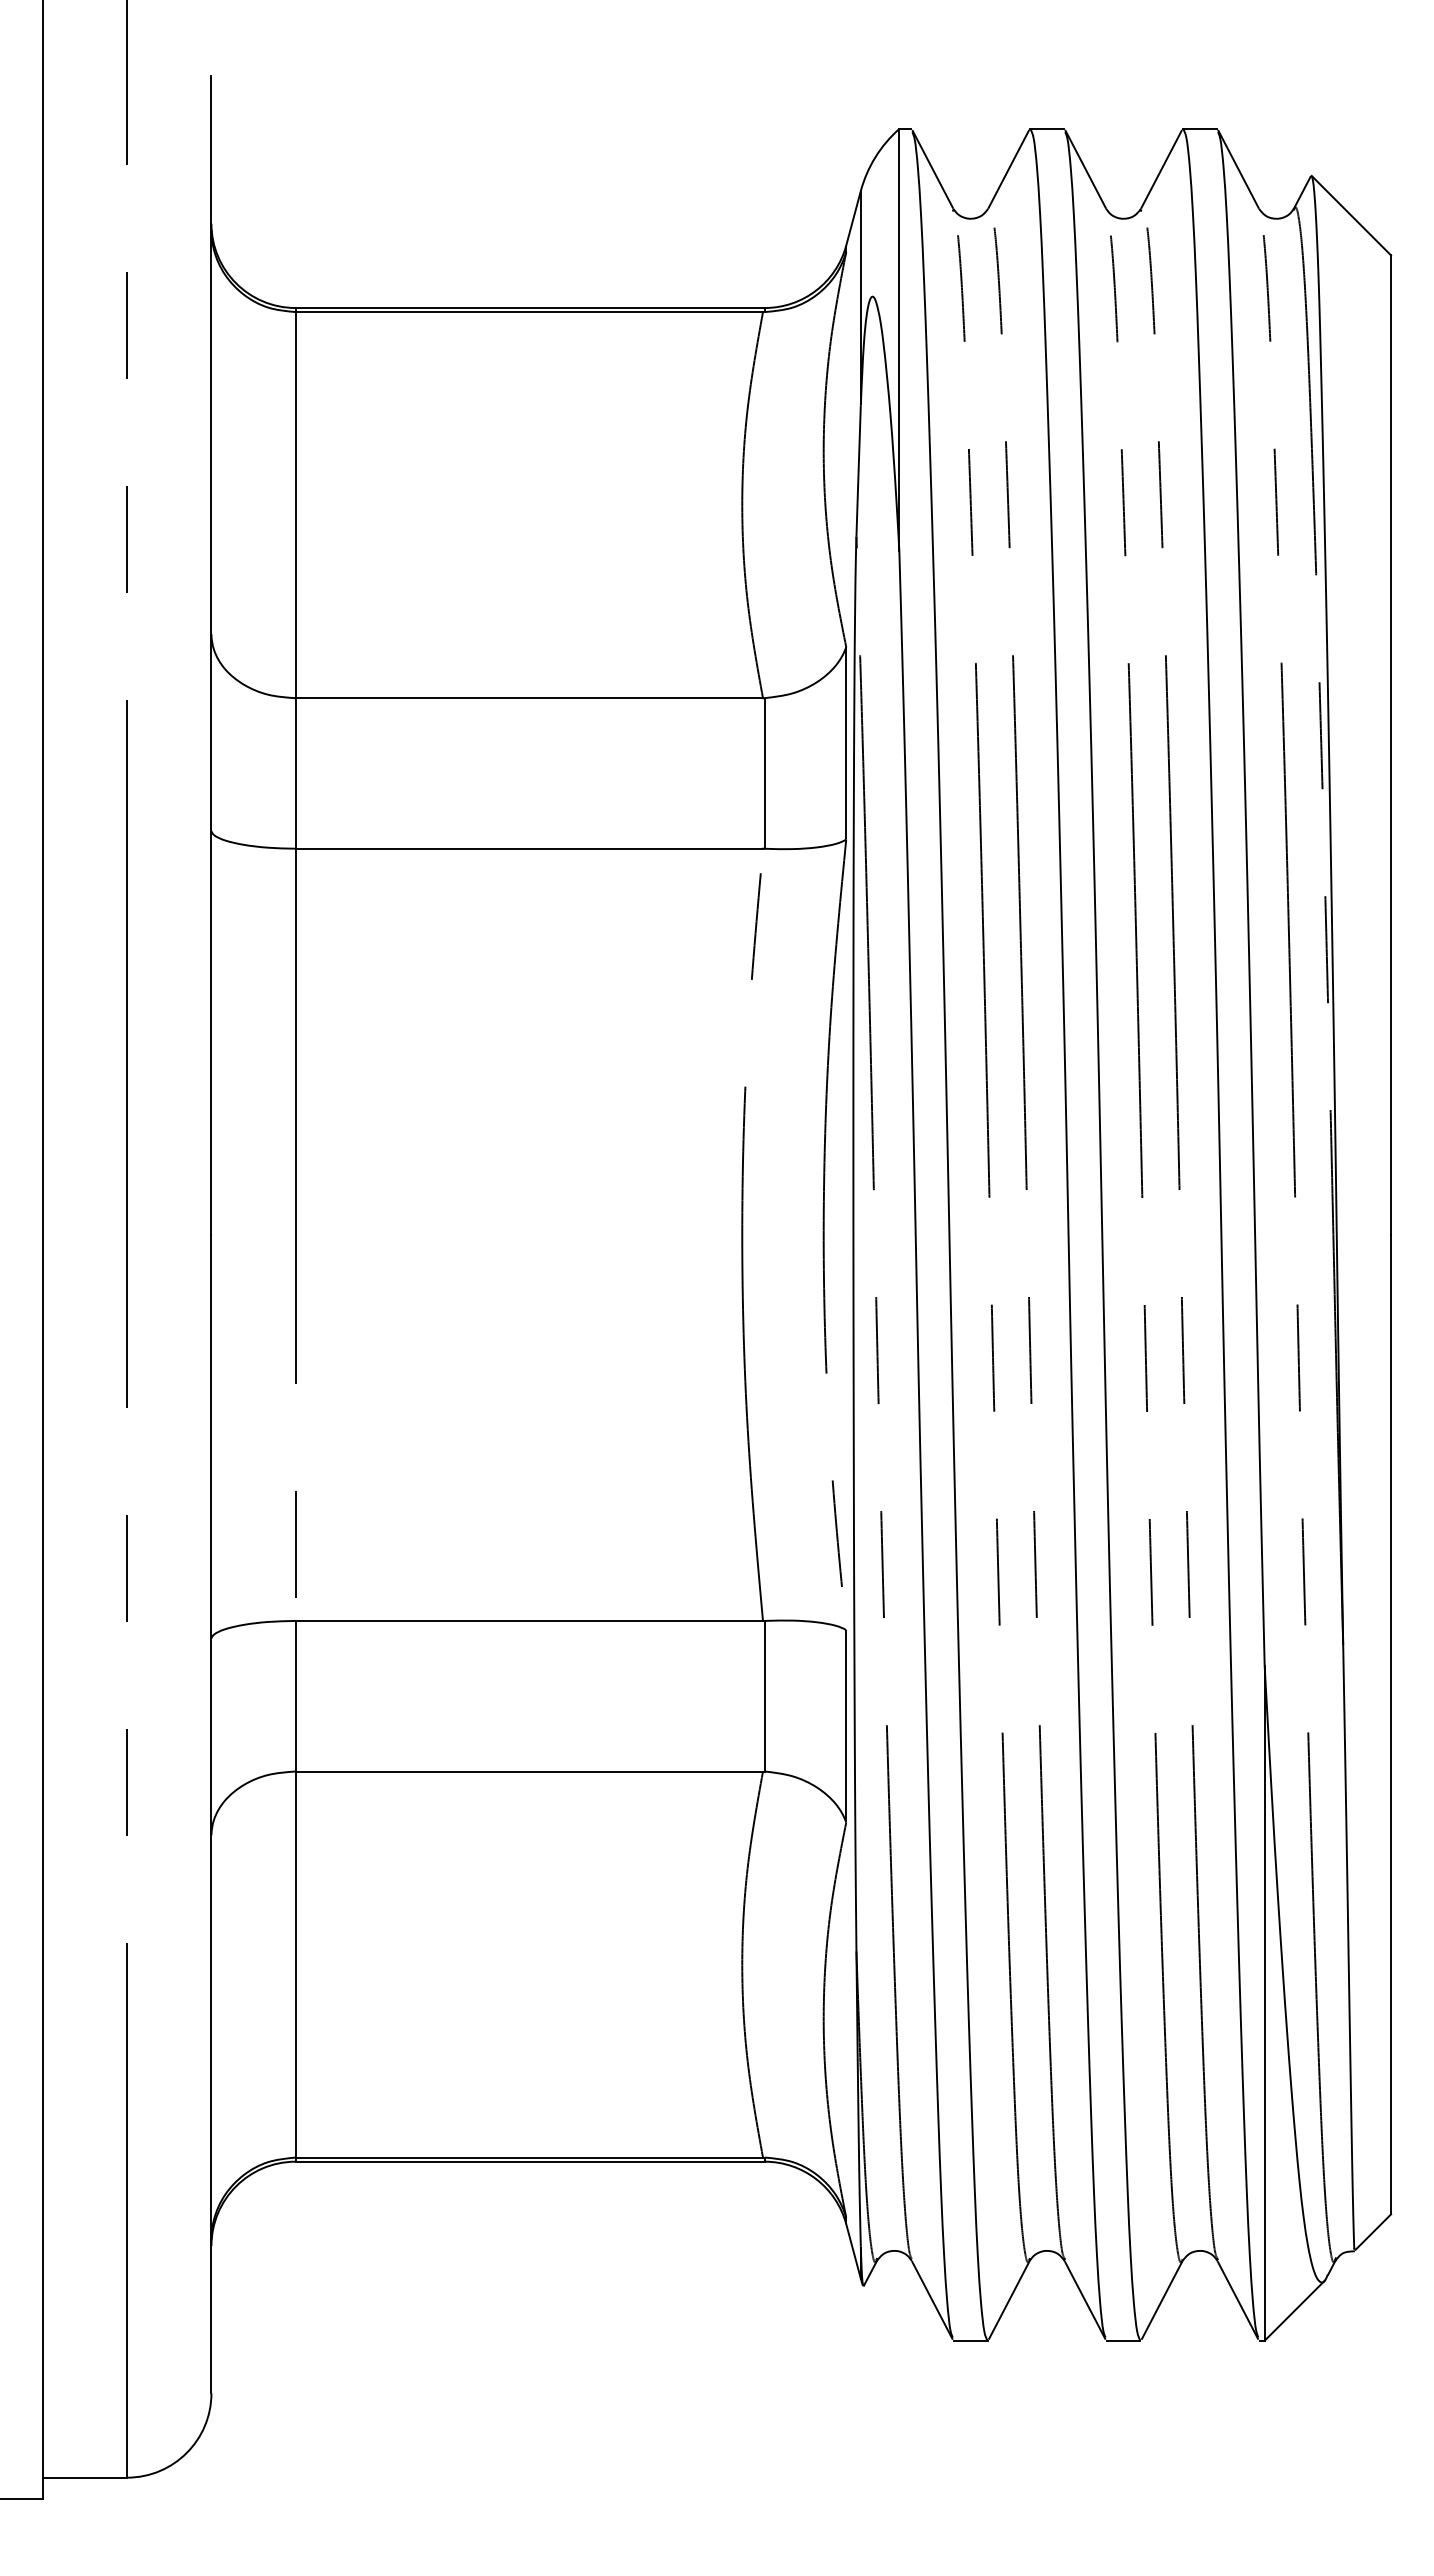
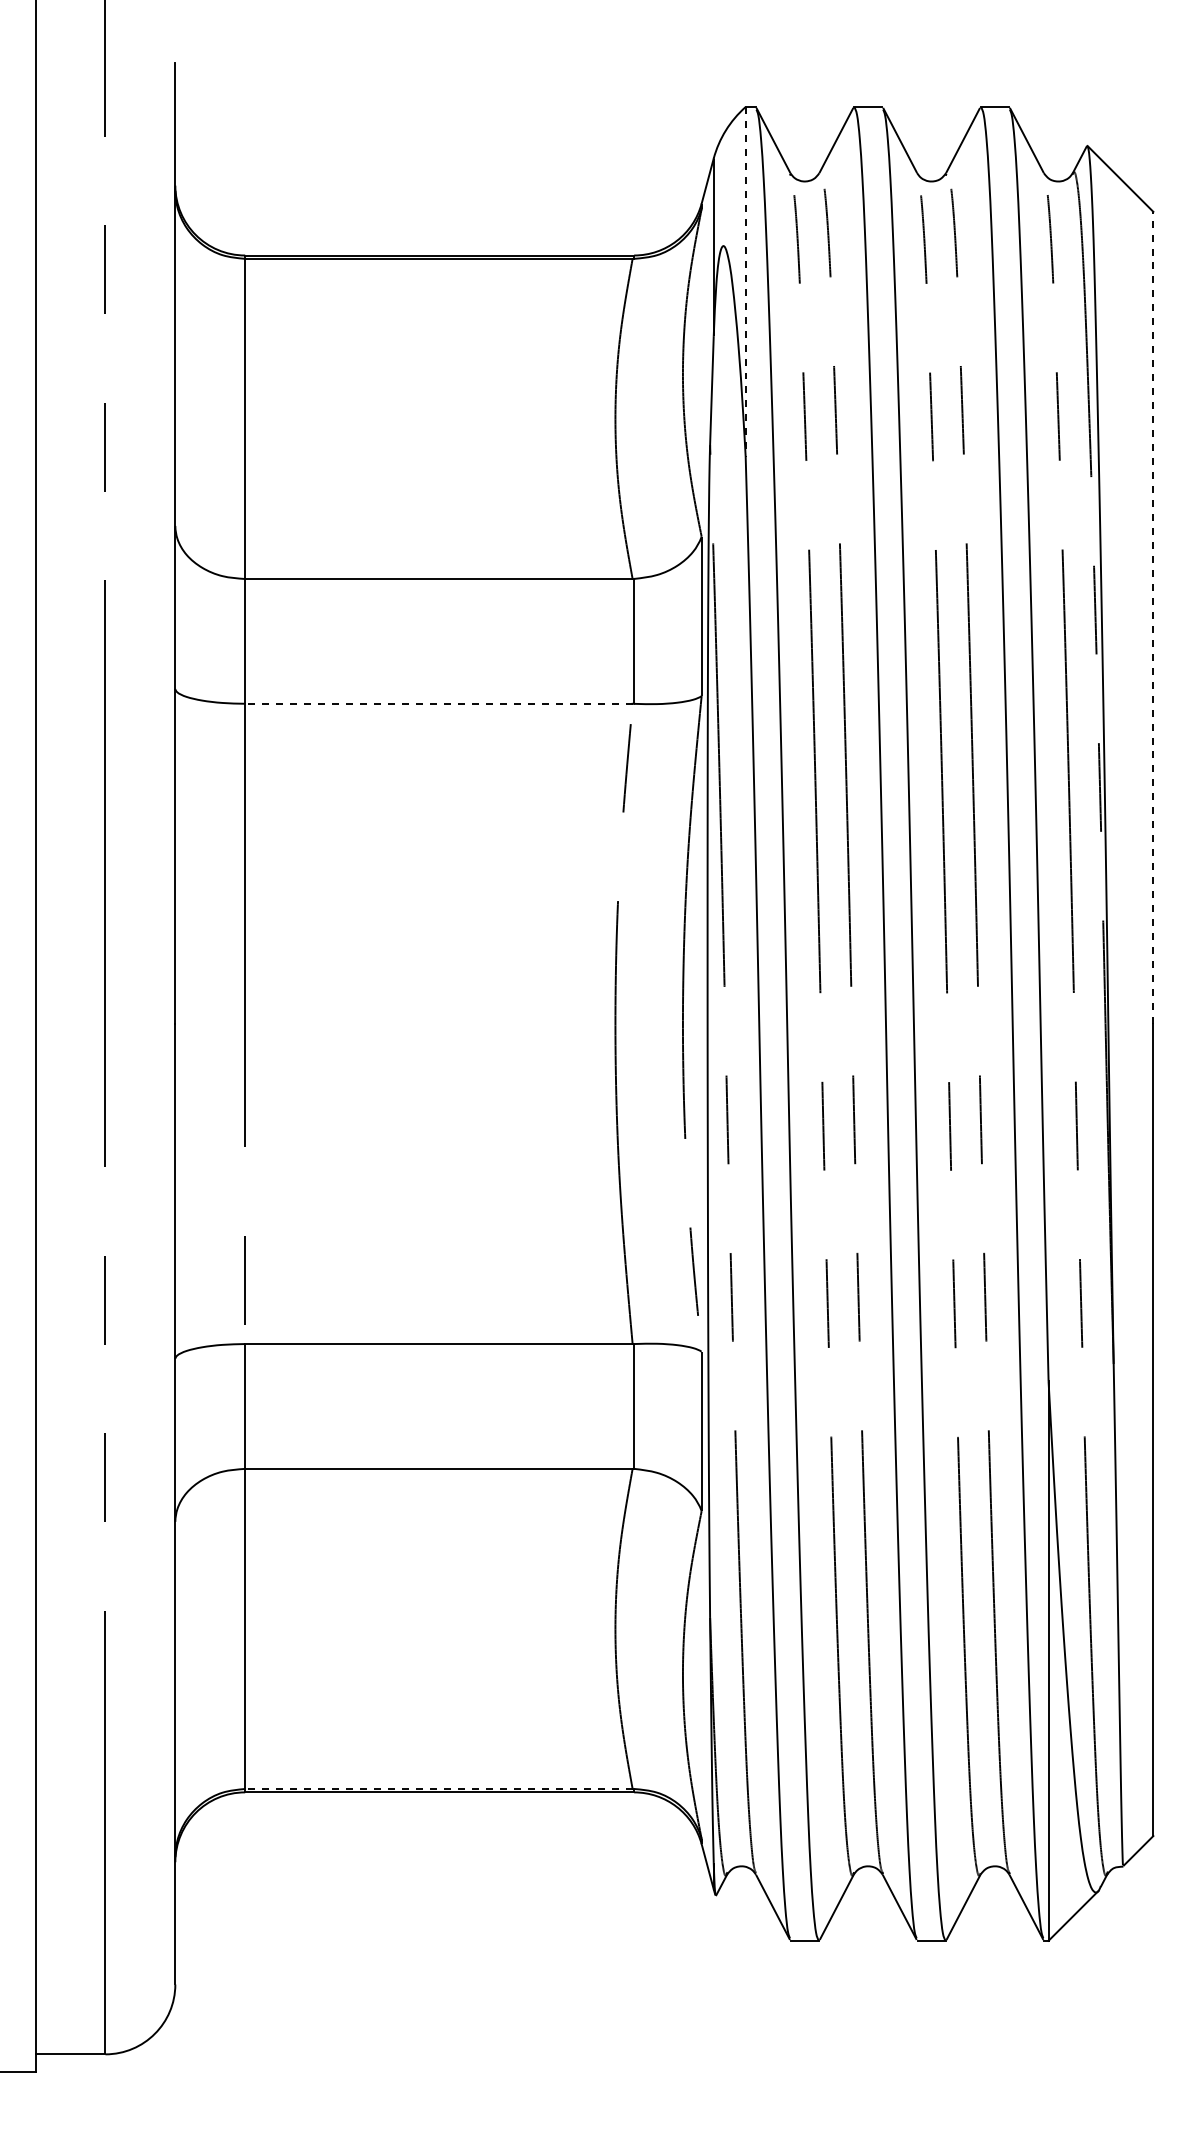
line: (899, 339) -> (745, 281), solid -> dashed
line: (1391, 745) -> (1153, 618), solid -> dashed
line: (529, 848) -> (439, 703), solid -> dashed
line: (529, 2157) -> (439, 1788), solid -> dashed

